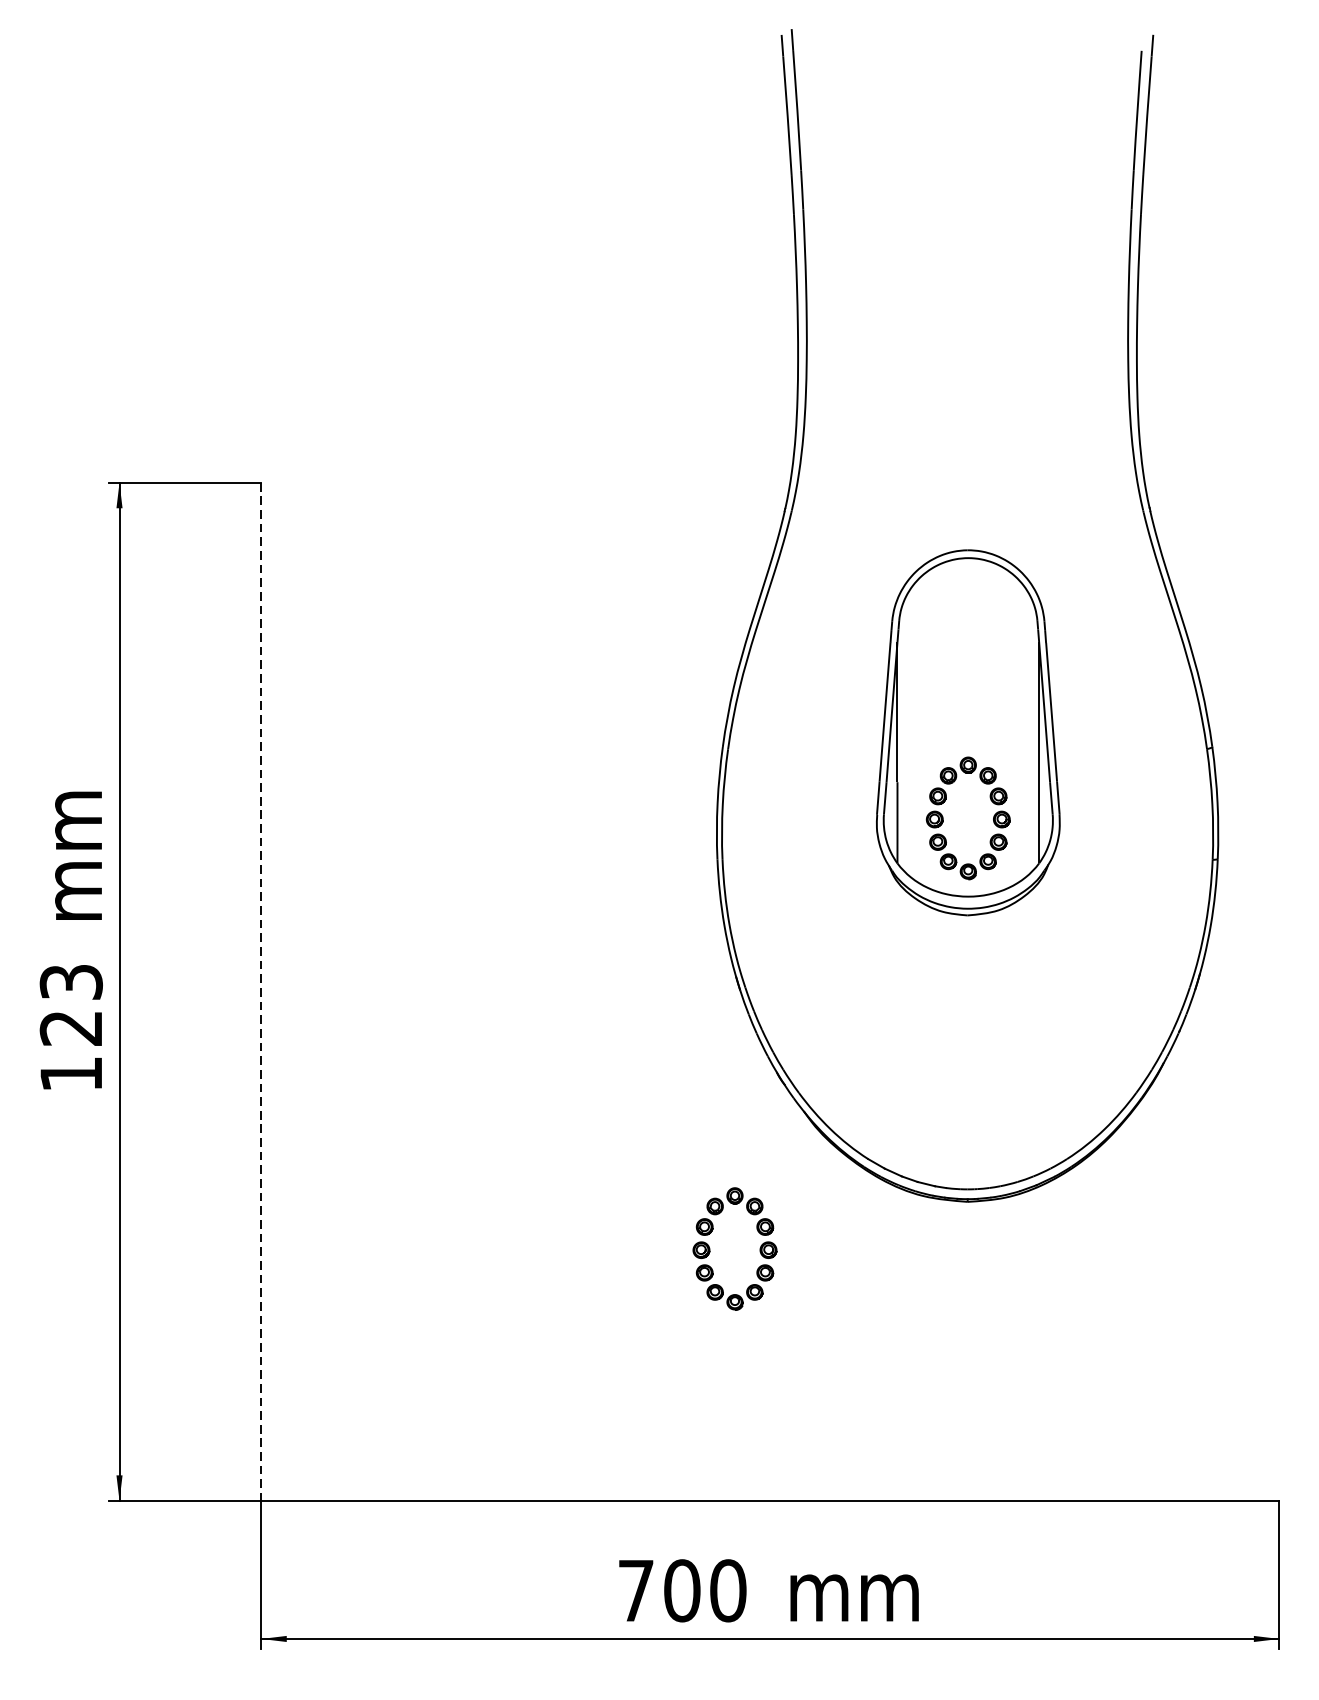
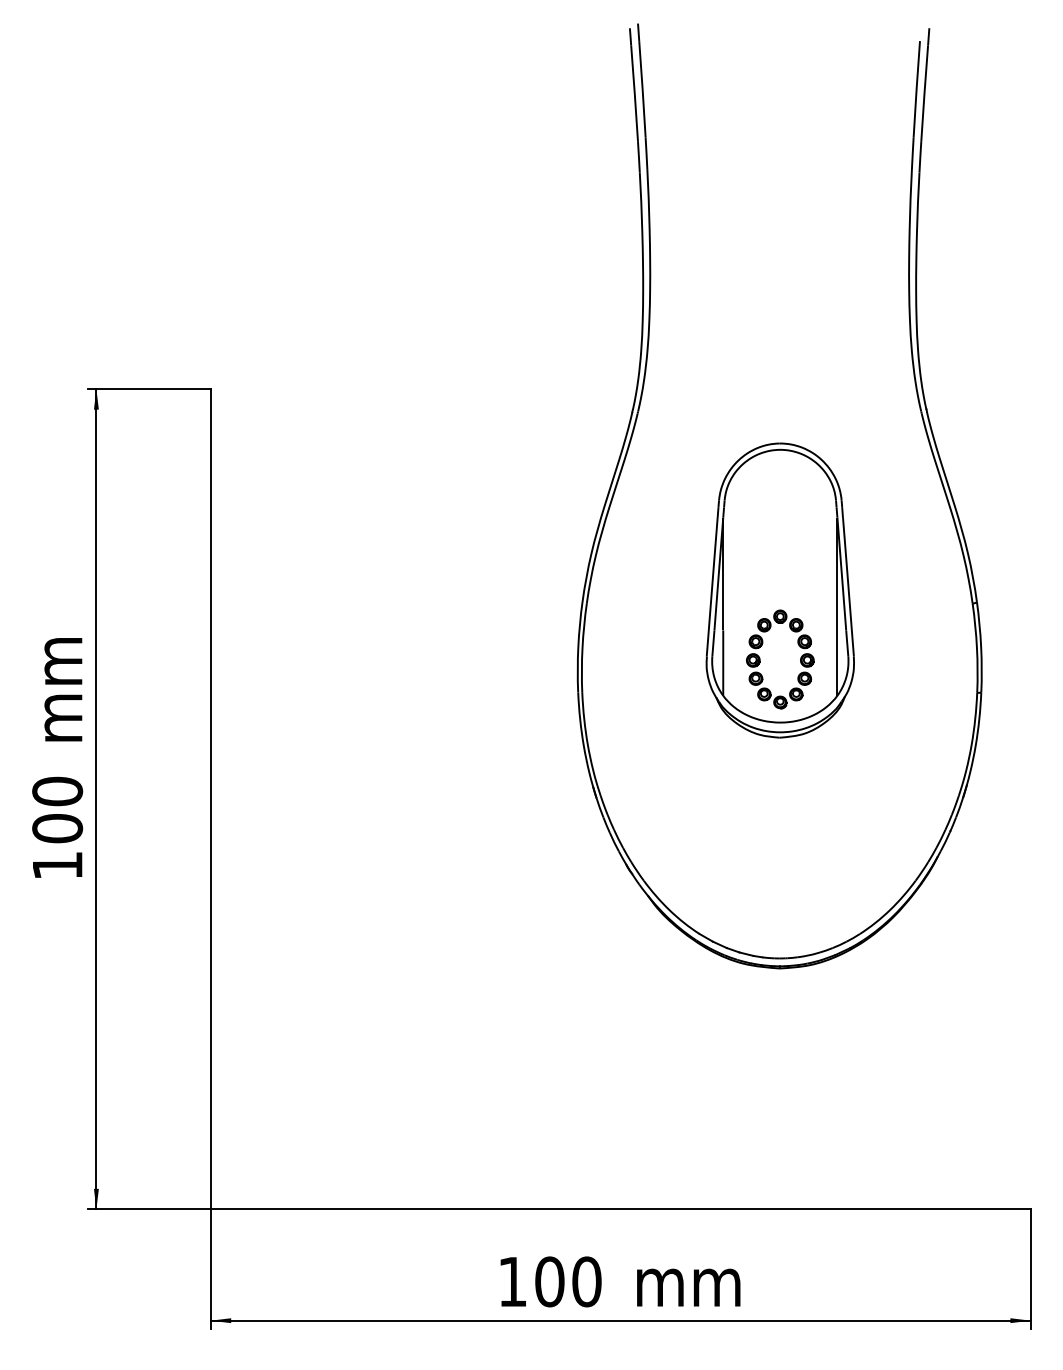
line: (261, 992) -> (210, 799), dashed -> solid
text: (71, 1004) -> (57, 809), 123 -> 100
part: (710, 1249) -> (572, 1006), removed
text: (635, 1590) -> (512, 1281), 700 -> 100

